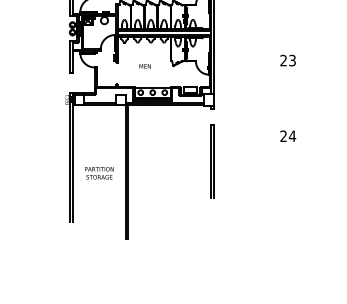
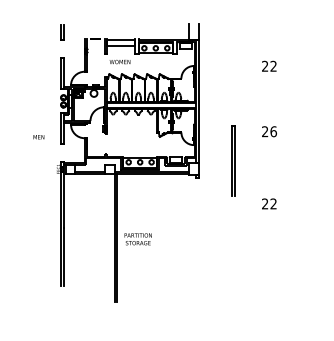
text: (292, 60) -> (273, 131), 23 -> 26
text: (144, 66) -> (38, 137), moved
text: (292, 135) -> (273, 203), 24 -> 22
line: (211, 160) -> (232, 160), moved
text: (98, 173) -> (137, 239), moved

